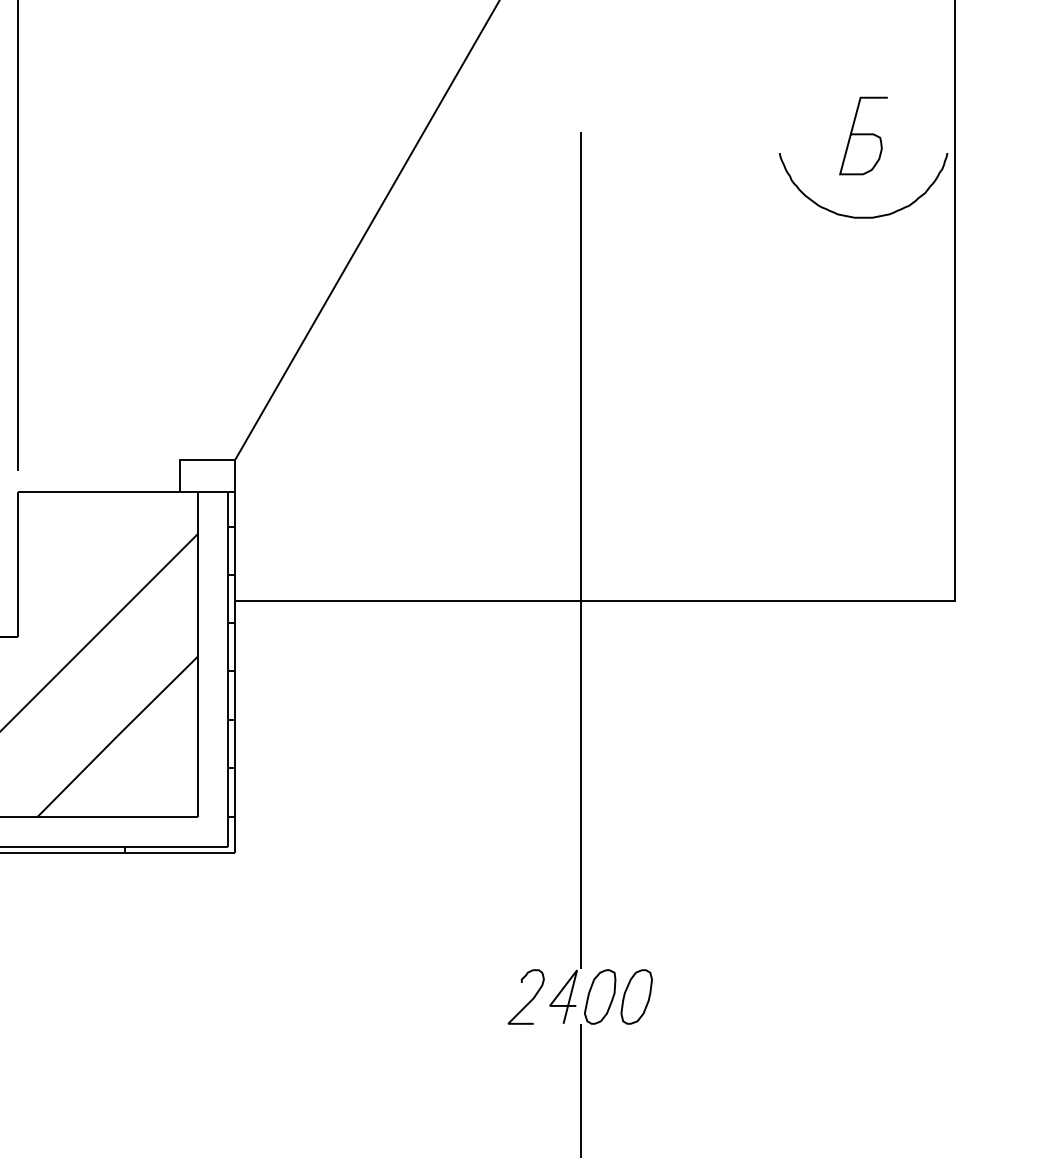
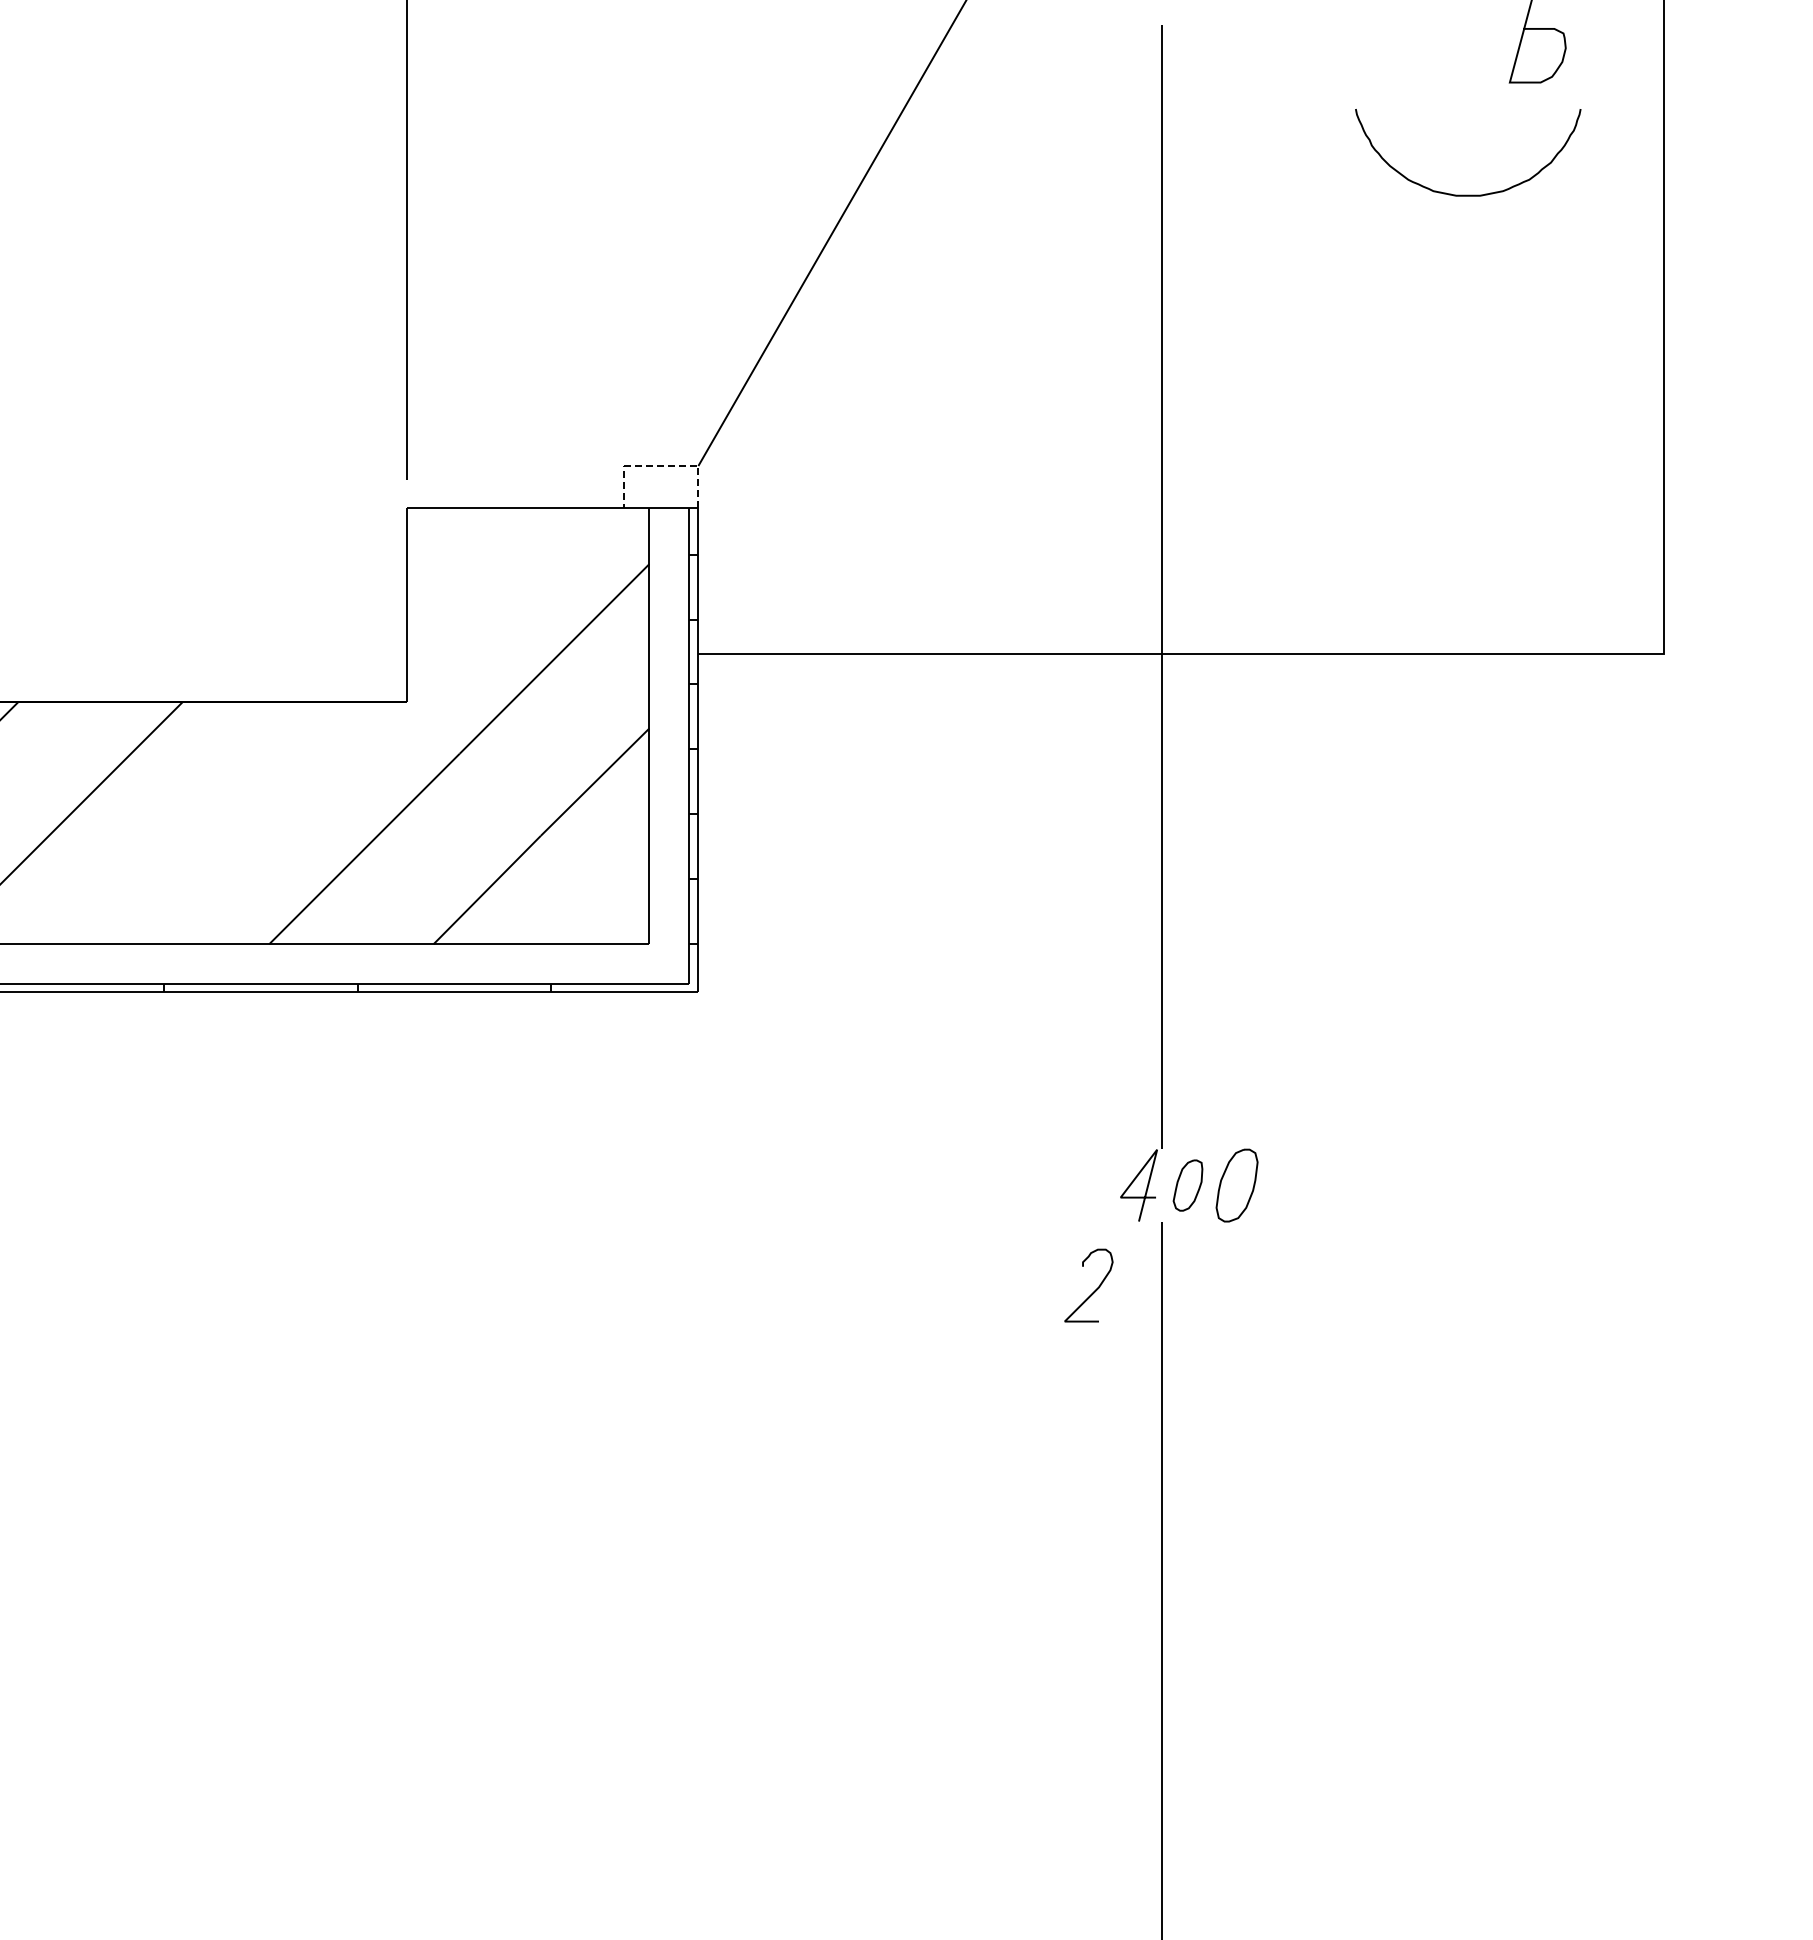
curve: (863, 216) -> (1468, 194), moved
line: (206, 460) -> (660, 466), solid -> dashed
part: (599, 996) -> (1187, 1185), size x0.7
curve: (530, 1000) -> (1094, 1290), moved

